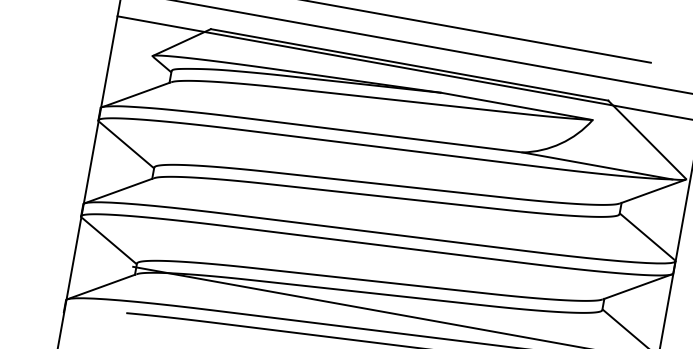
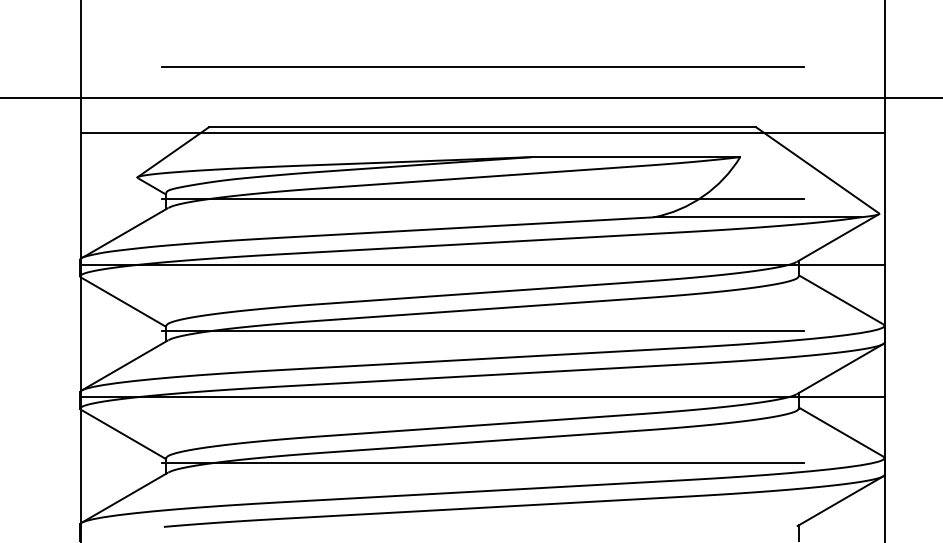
line: (401, 116) -> (483, 198), added
line: (391, 165) -> (482, 265), added
line: (383, 213) -> (483, 331), added
line: (374, 260) -> (482, 397), added

